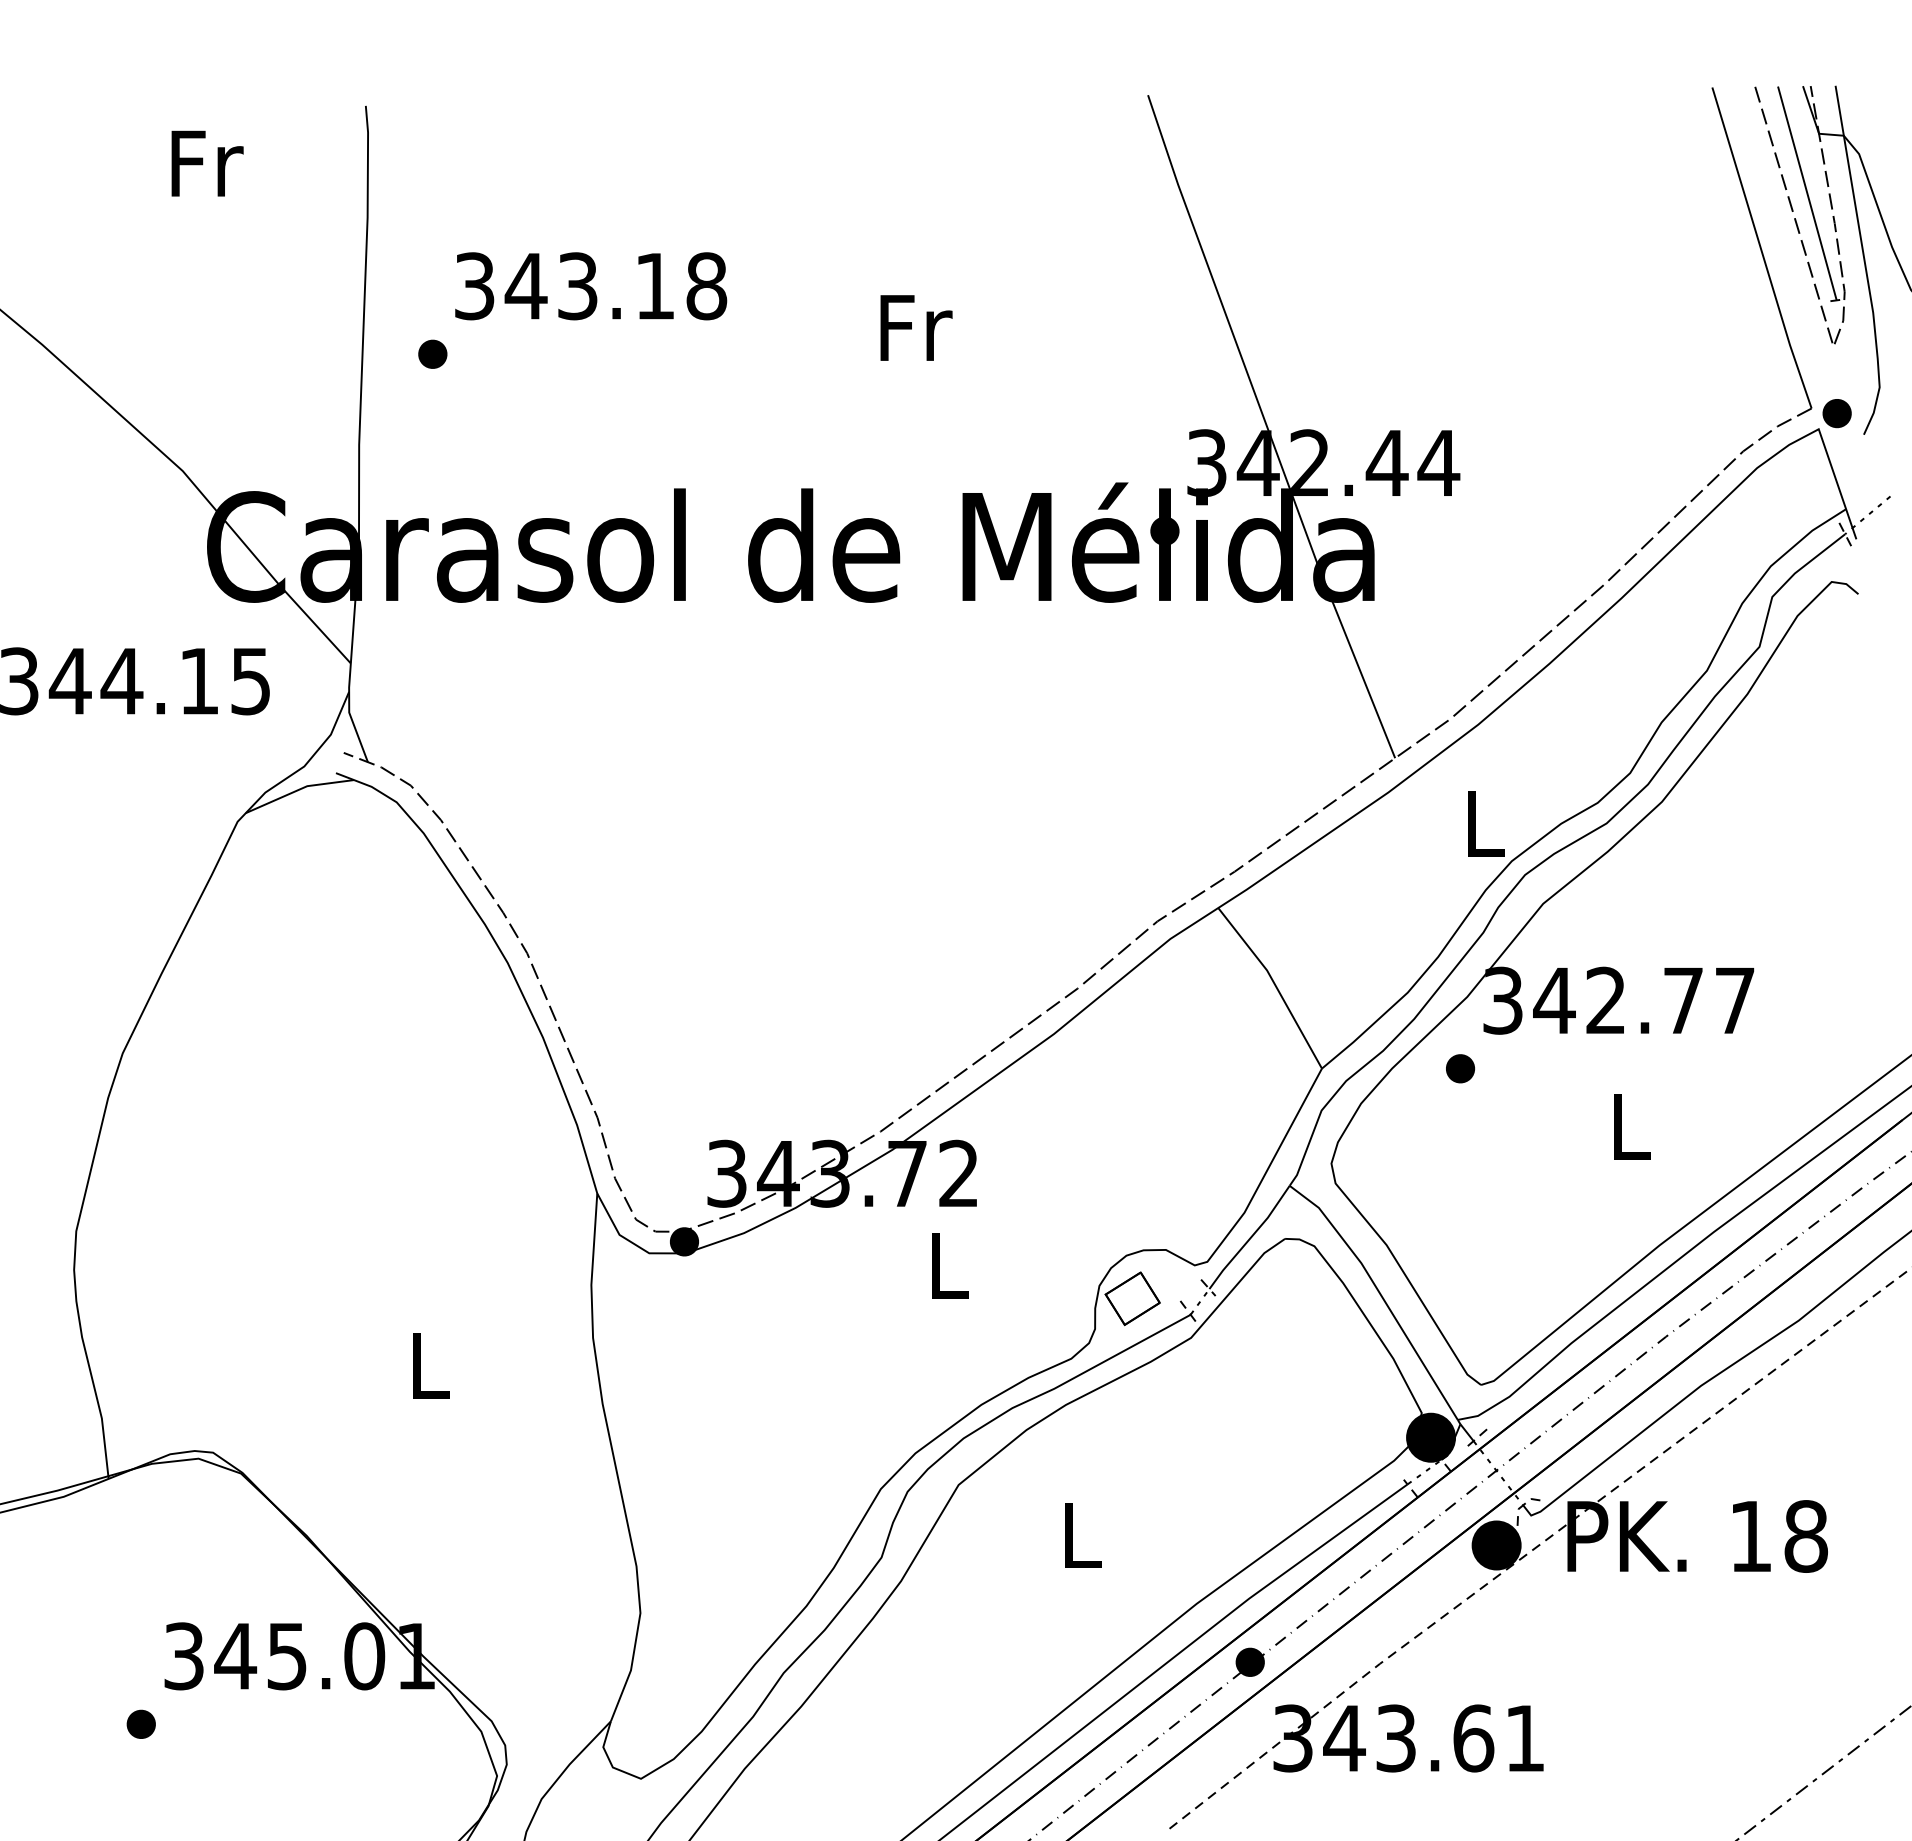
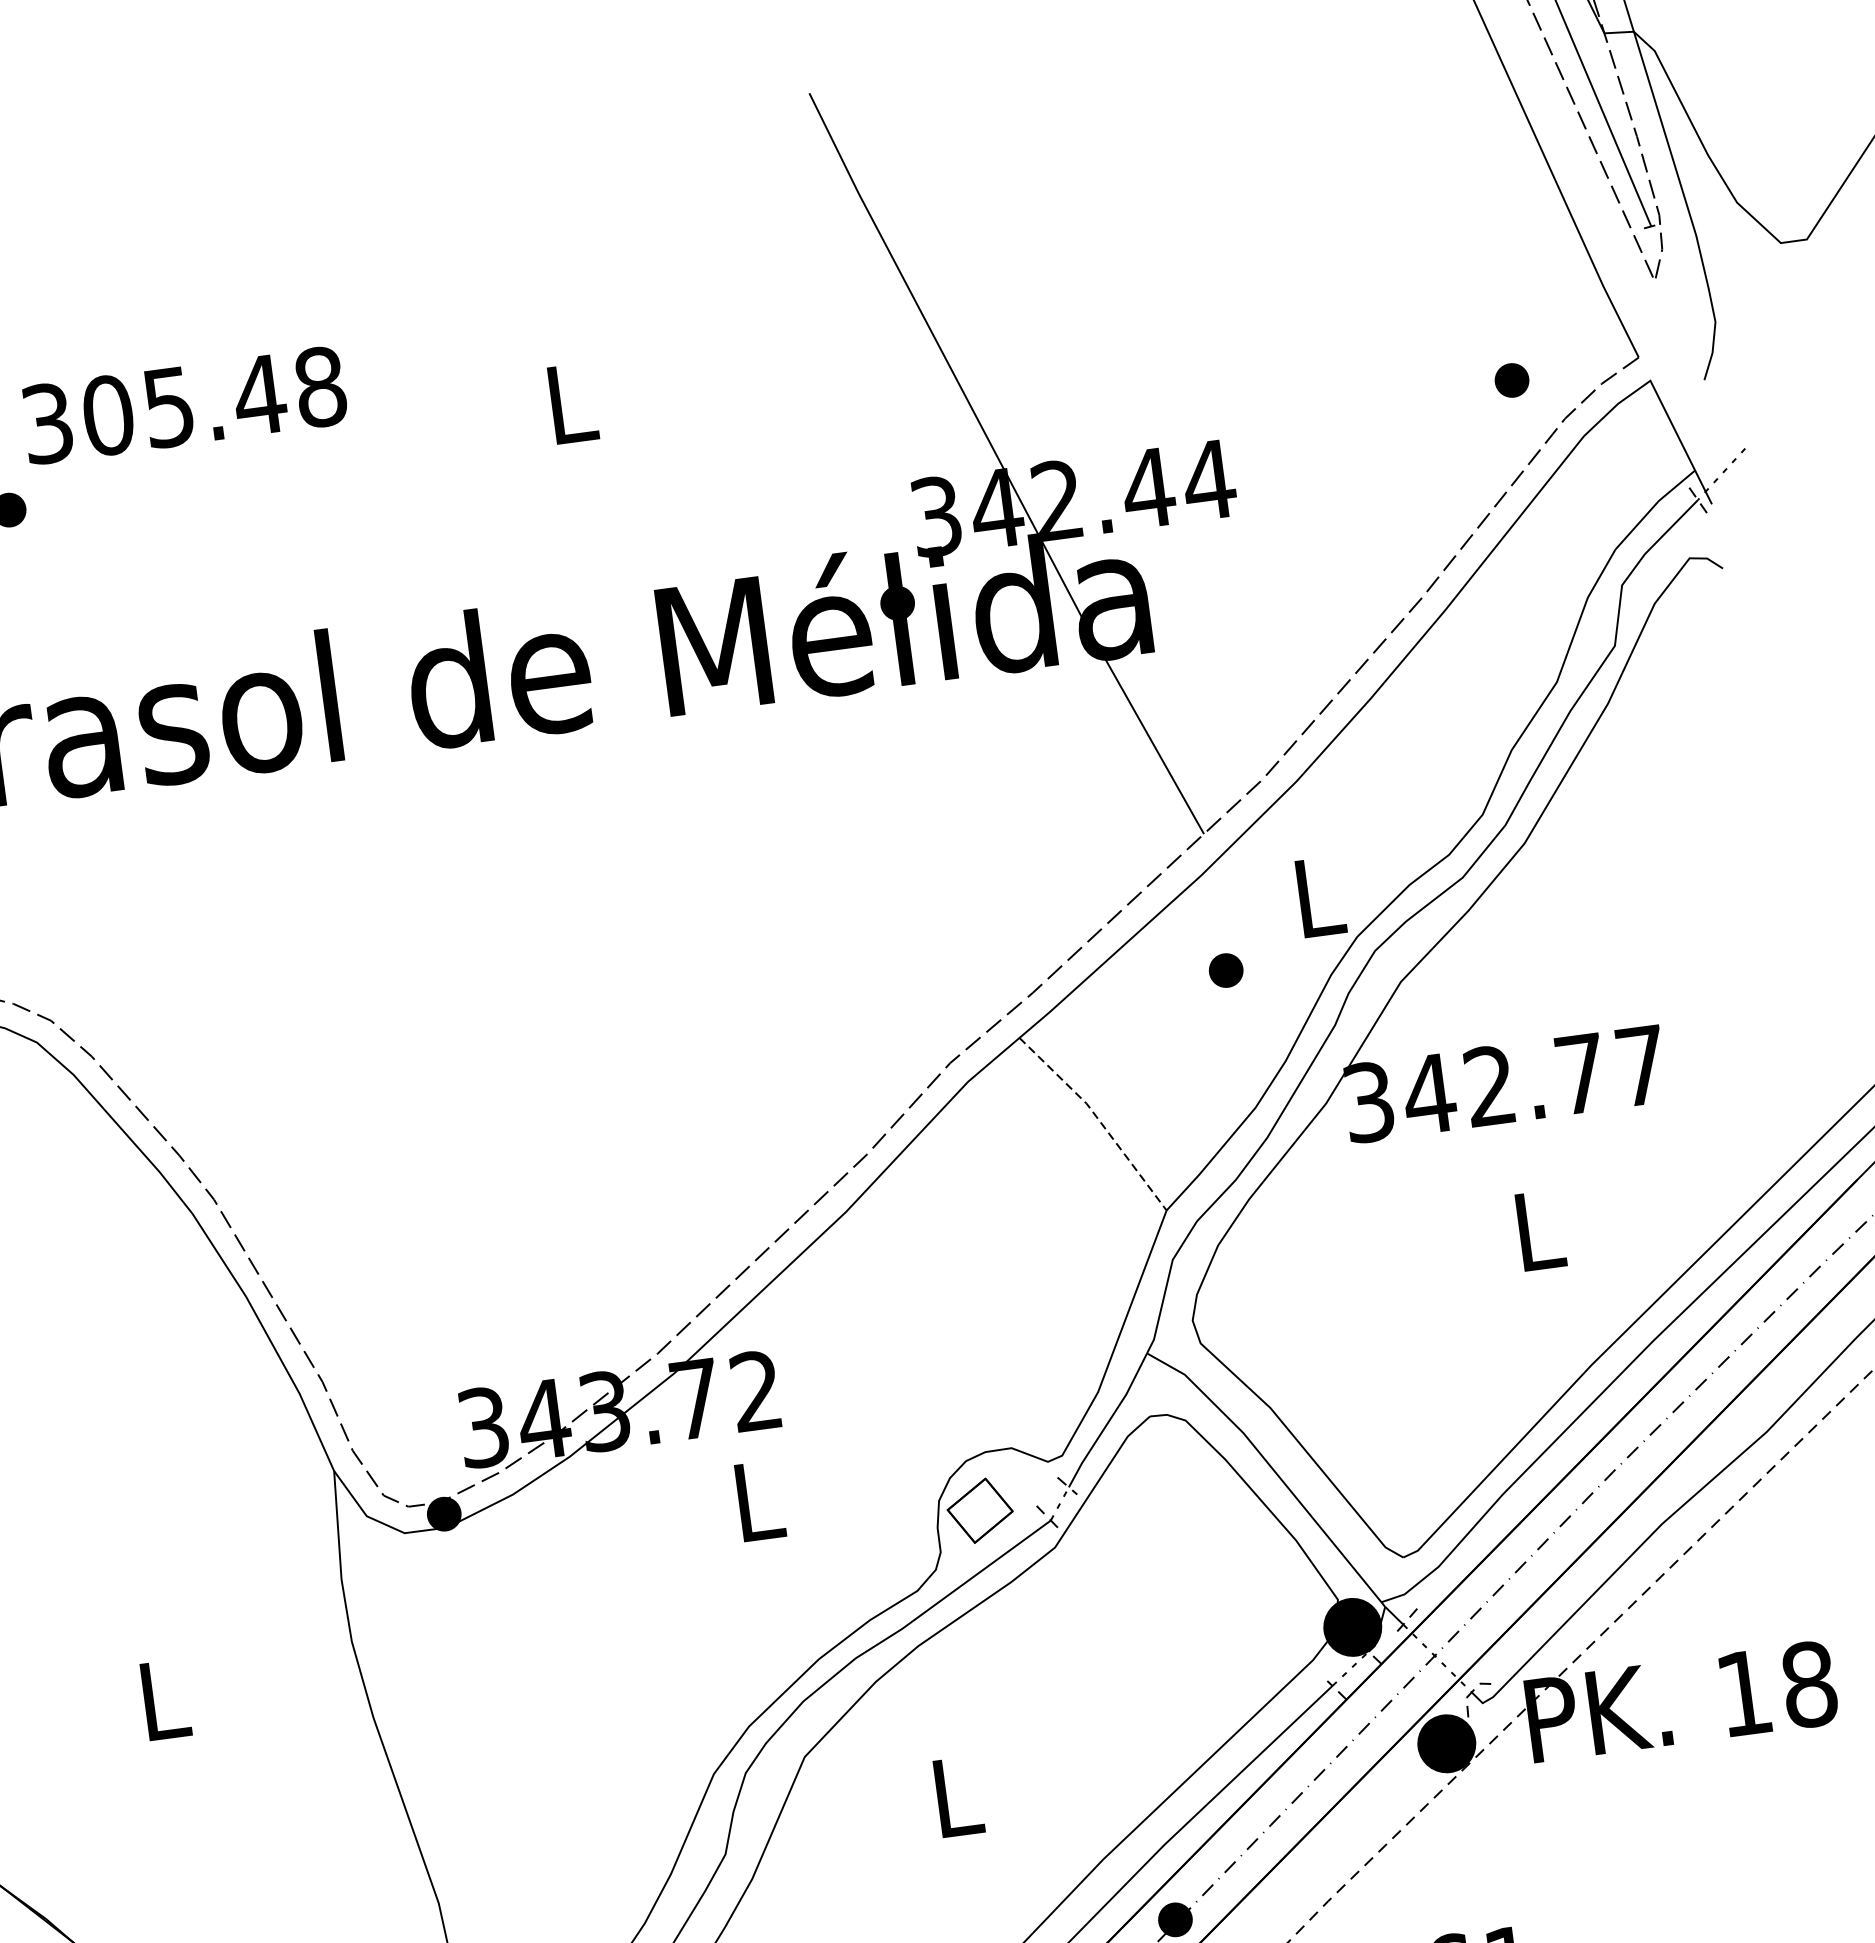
text: (590, 286) -> (183, 405), 343.18 -> 305.48
text: (916, 327) -> (573, 402), Fr -> L
part: (1836, 413) -> (1511, 380), moved
line: (1274, 984) -> (1097, 1119), solid -> dashed
part: (1460, 1068) -> (1226, 970), moved

